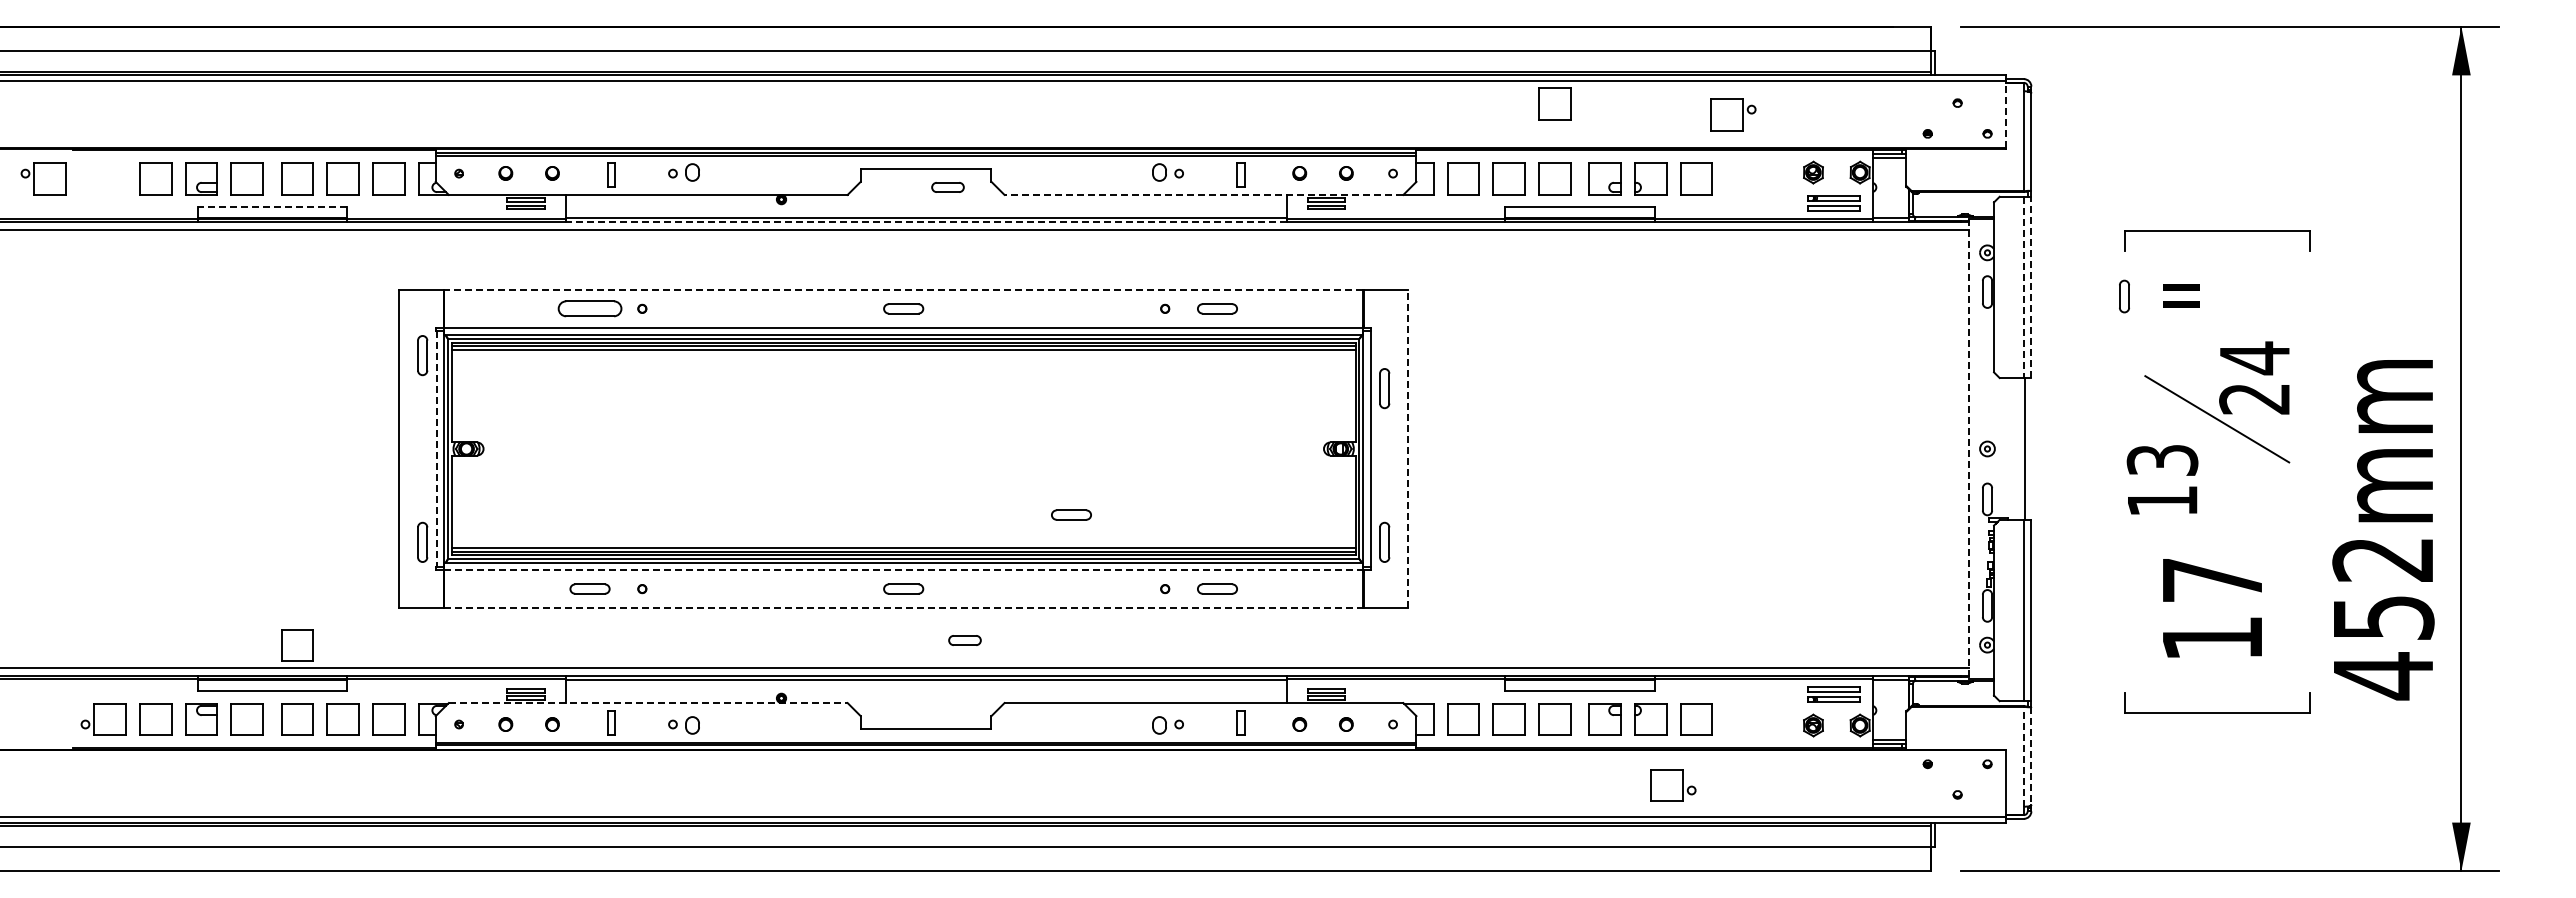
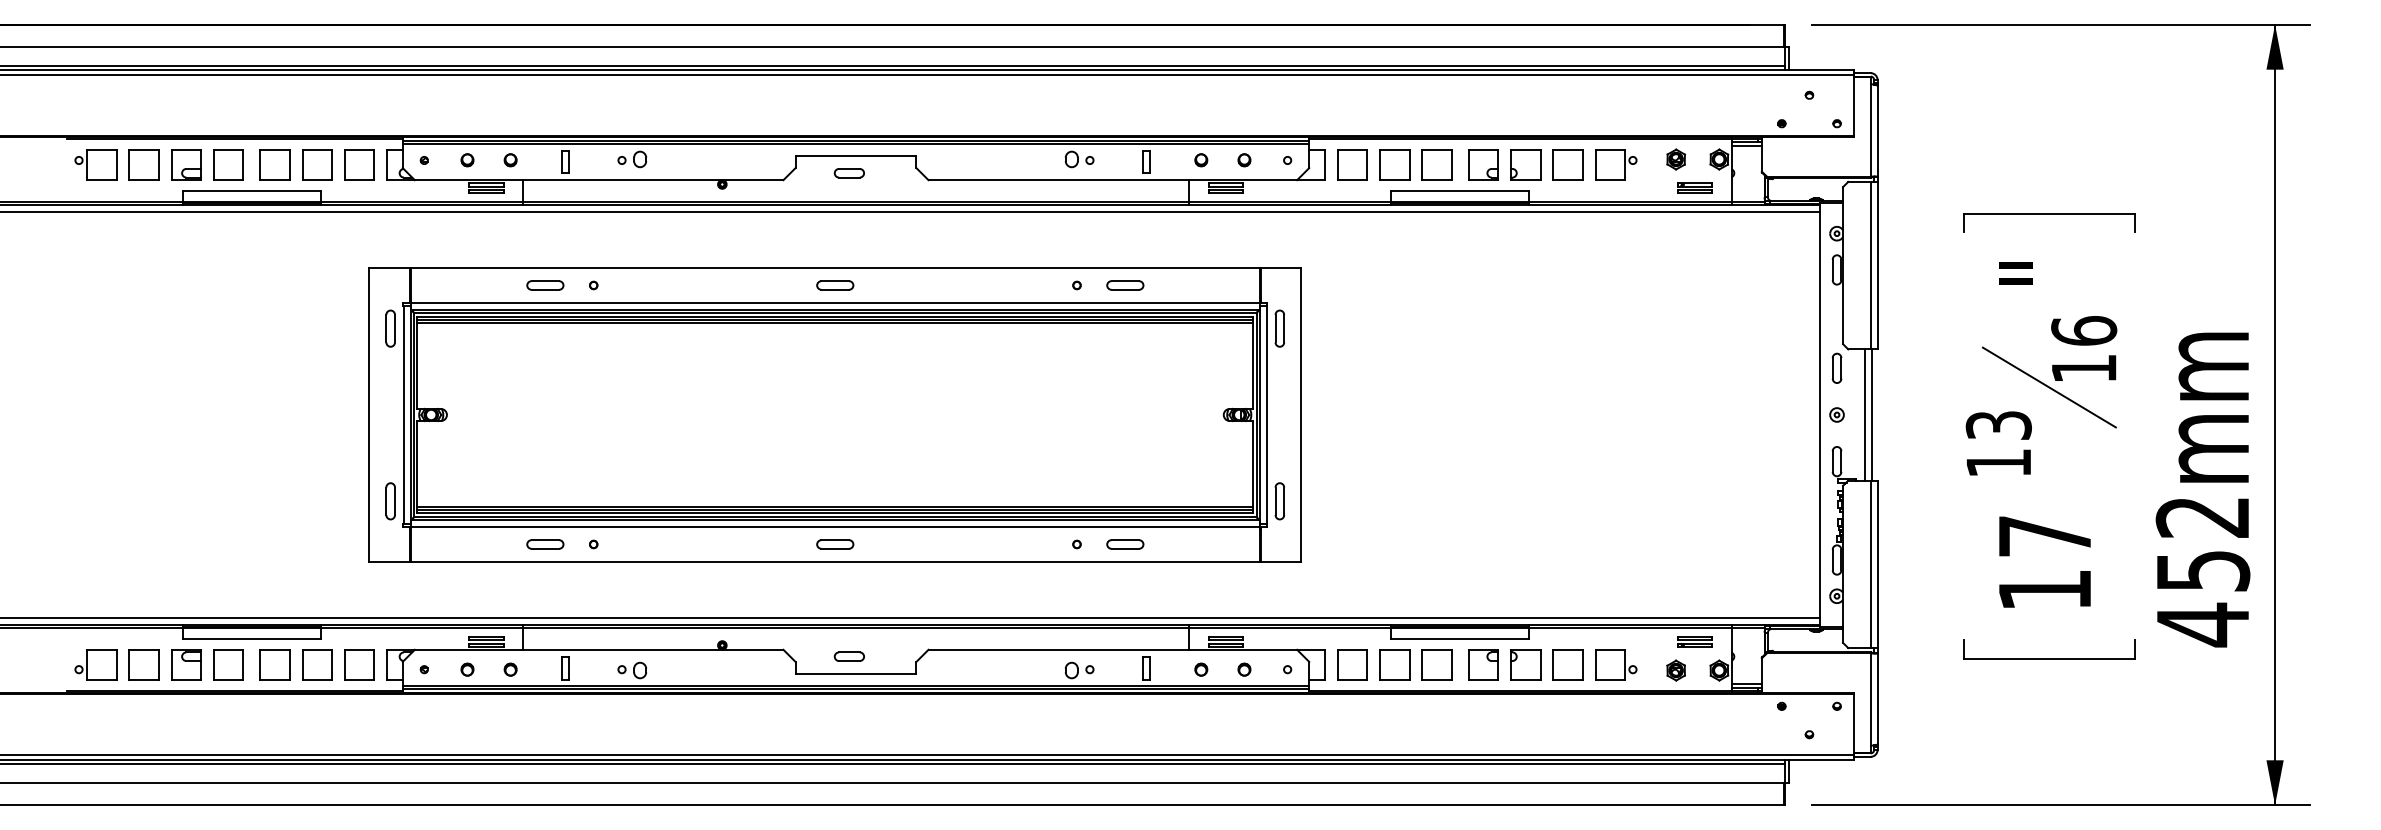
part: (1554, 103) -> (1436, 95), removed
line: (2006, 113) -> (1854, 104), dashed -> solid
part: (1733, 114) -> (1616, 164), moved
part: (43, 178) -> (95, 164), moved
part: (947, 187) -> (848, 173), moved
line: (1203, 194) -> (1112, 179), dashed -> solid
part: (1833, 203) -> (1694, 188), size x0.71
line: (272, 207) -> (251, 191), dashed -> solid
line: (925, 222) -> (855, 205), dashed -> solid
line: (2023, 287) -> (1870, 265), dashed -> solid
line: (2031, 287) -> (1877, 265), dashed -> solid
line: (903, 290) -> (835, 268), dashed -> solid
part: (2124, 296) -> (1837, 368), moved
part: (589, 308) -> (544, 285), size x0.62
text: (2254, 377) -> (2083, 348), 24 -> 16
part: (1384, 388) -> (1279, 328), moved
line: (436, 448) -> (403, 414), dashed -> solid
line: (1408, 448) -> (1301, 414), dashed -> solid
line: (1968, 448) -> (1819, 414), dashed -> solid
line: (2017, 448) -> (1864, 414), added
part: (1071, 514) -> (990, 475), removed
line: (904, 570) -> (836, 527), dashed -> solid
line: (904, 607) -> (836, 561), dashed -> solid
part: (964, 640) -> (848, 656), moved
part: (297, 645) -> (274, 596), removed
part: (1833, 694) -> (1694, 641), size x0.71
line: (648, 703) -> (599, 650), dashed -> solid
line: (2023, 756) -> (1870, 699), dashed -> solid
line: (2031, 756) -> (1877, 699), dashed -> solid
part: (1673, 785) -> (1616, 665), moved

